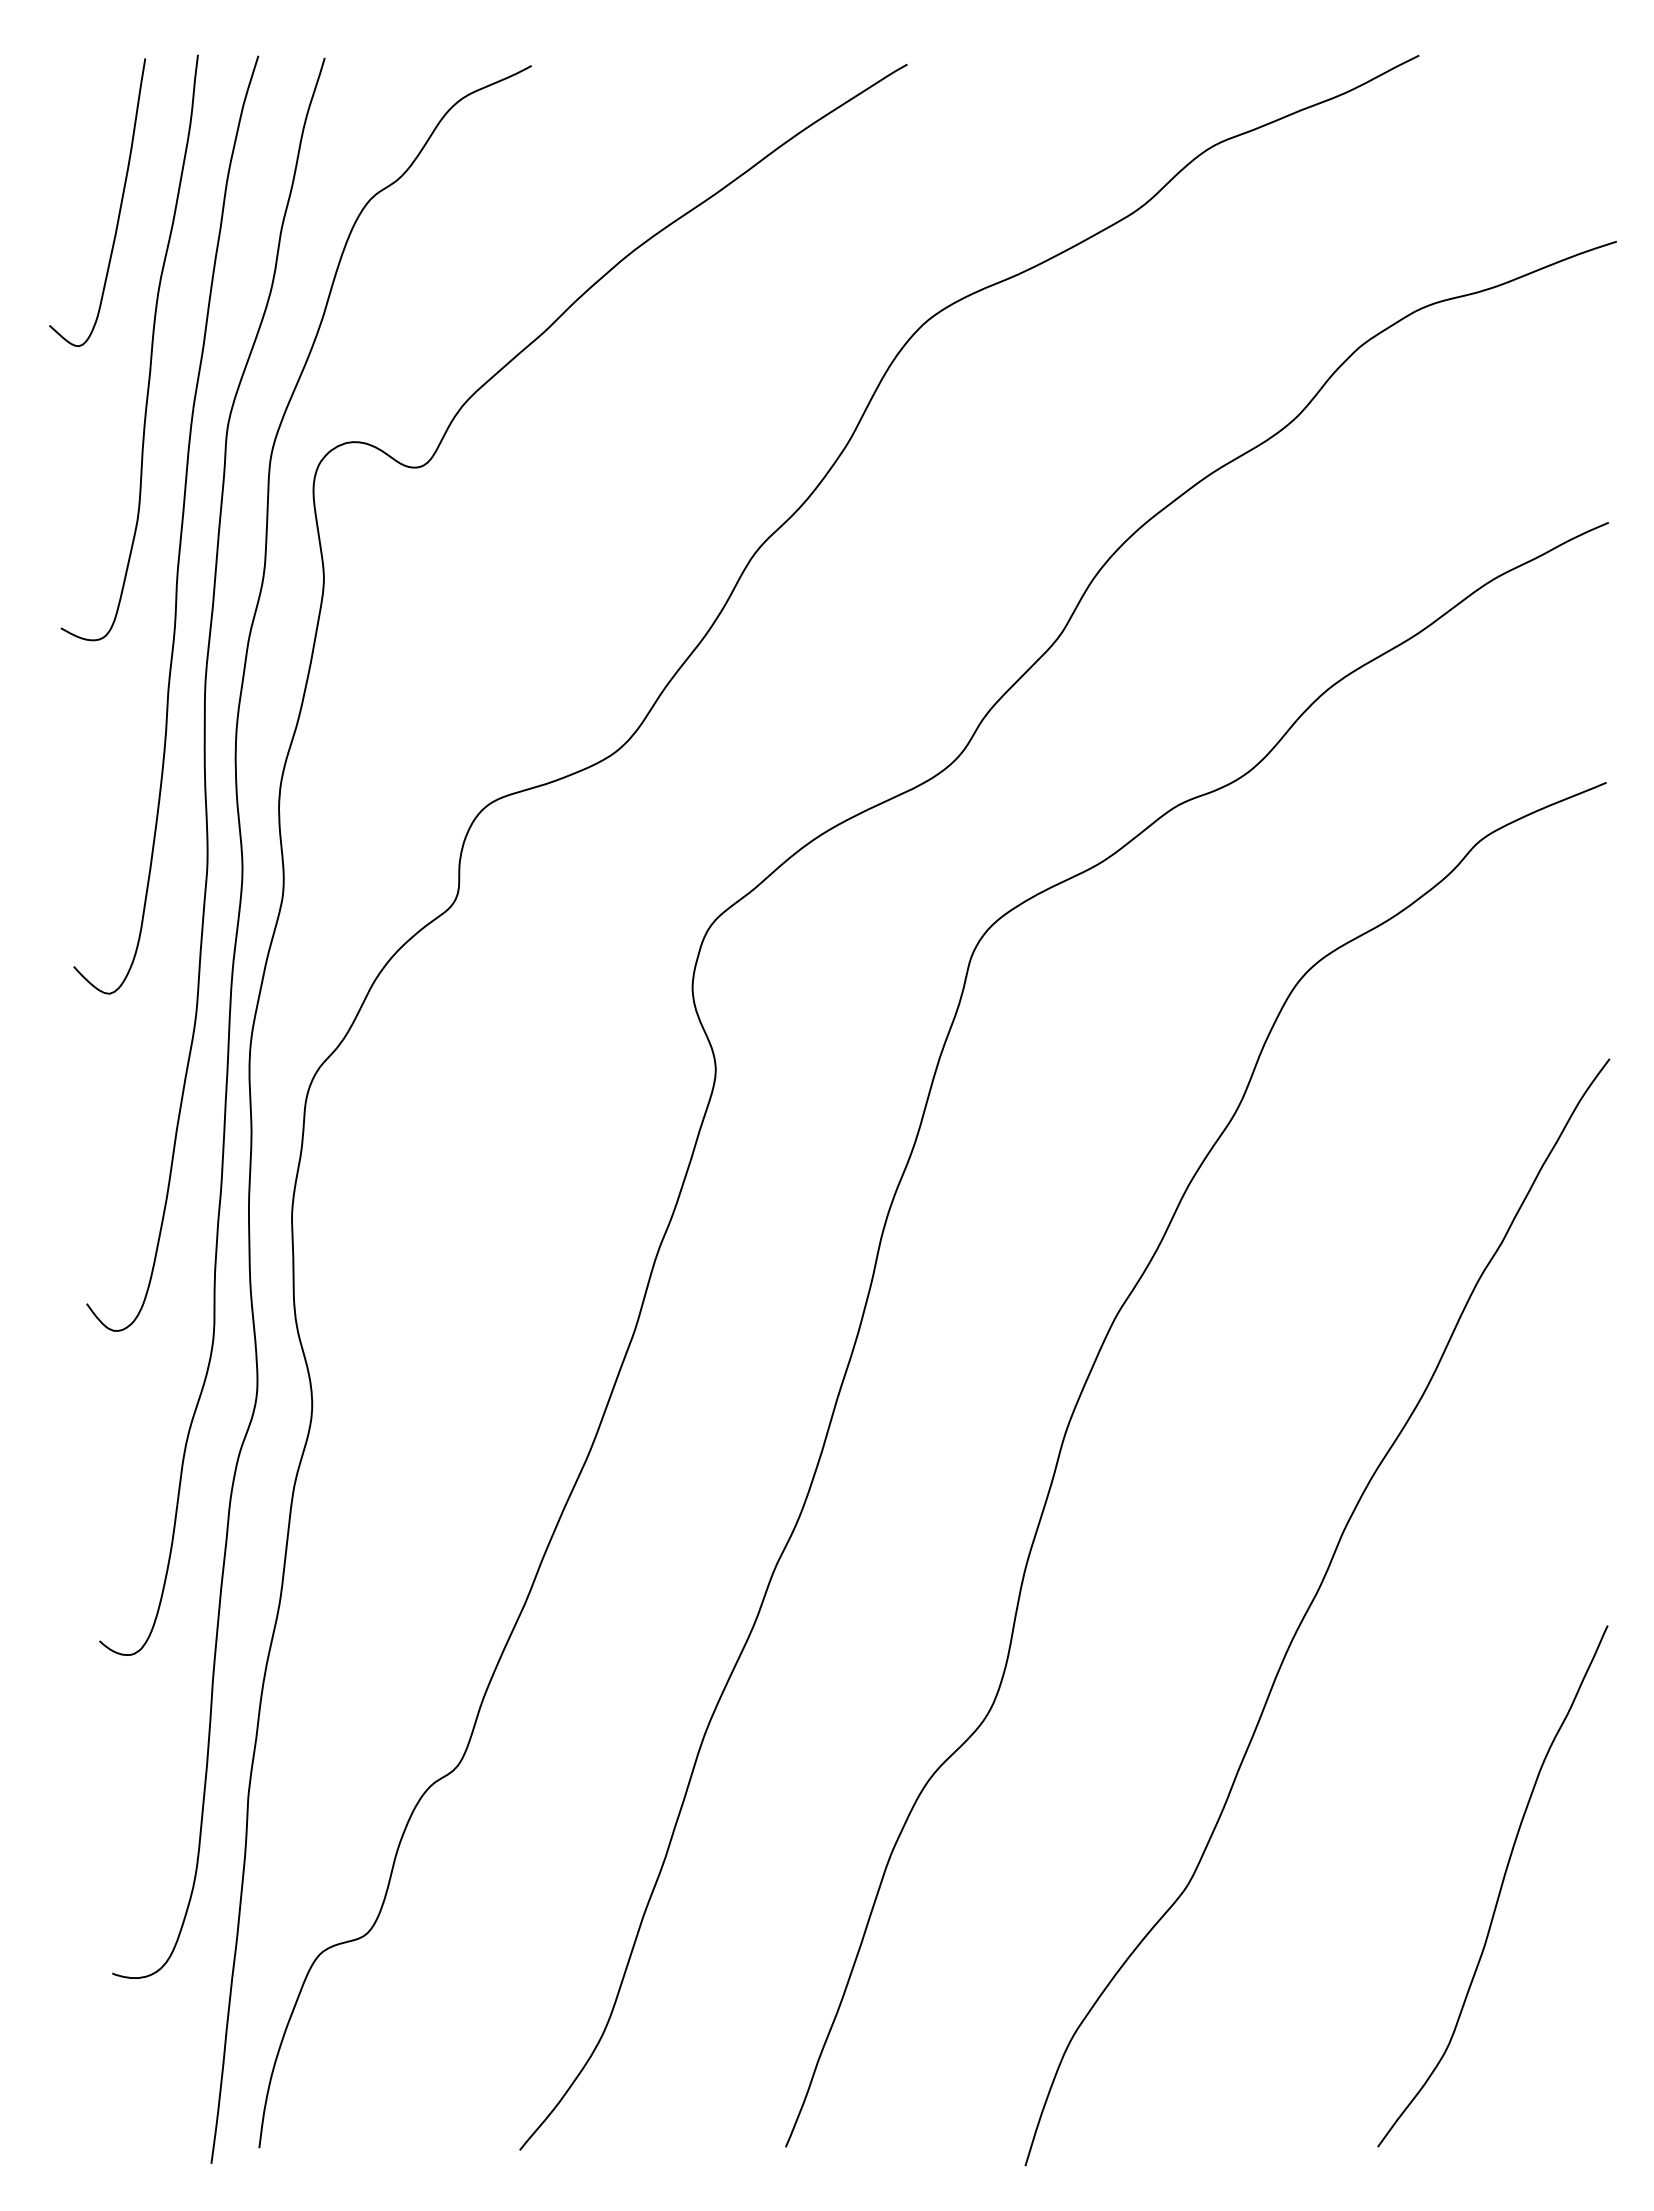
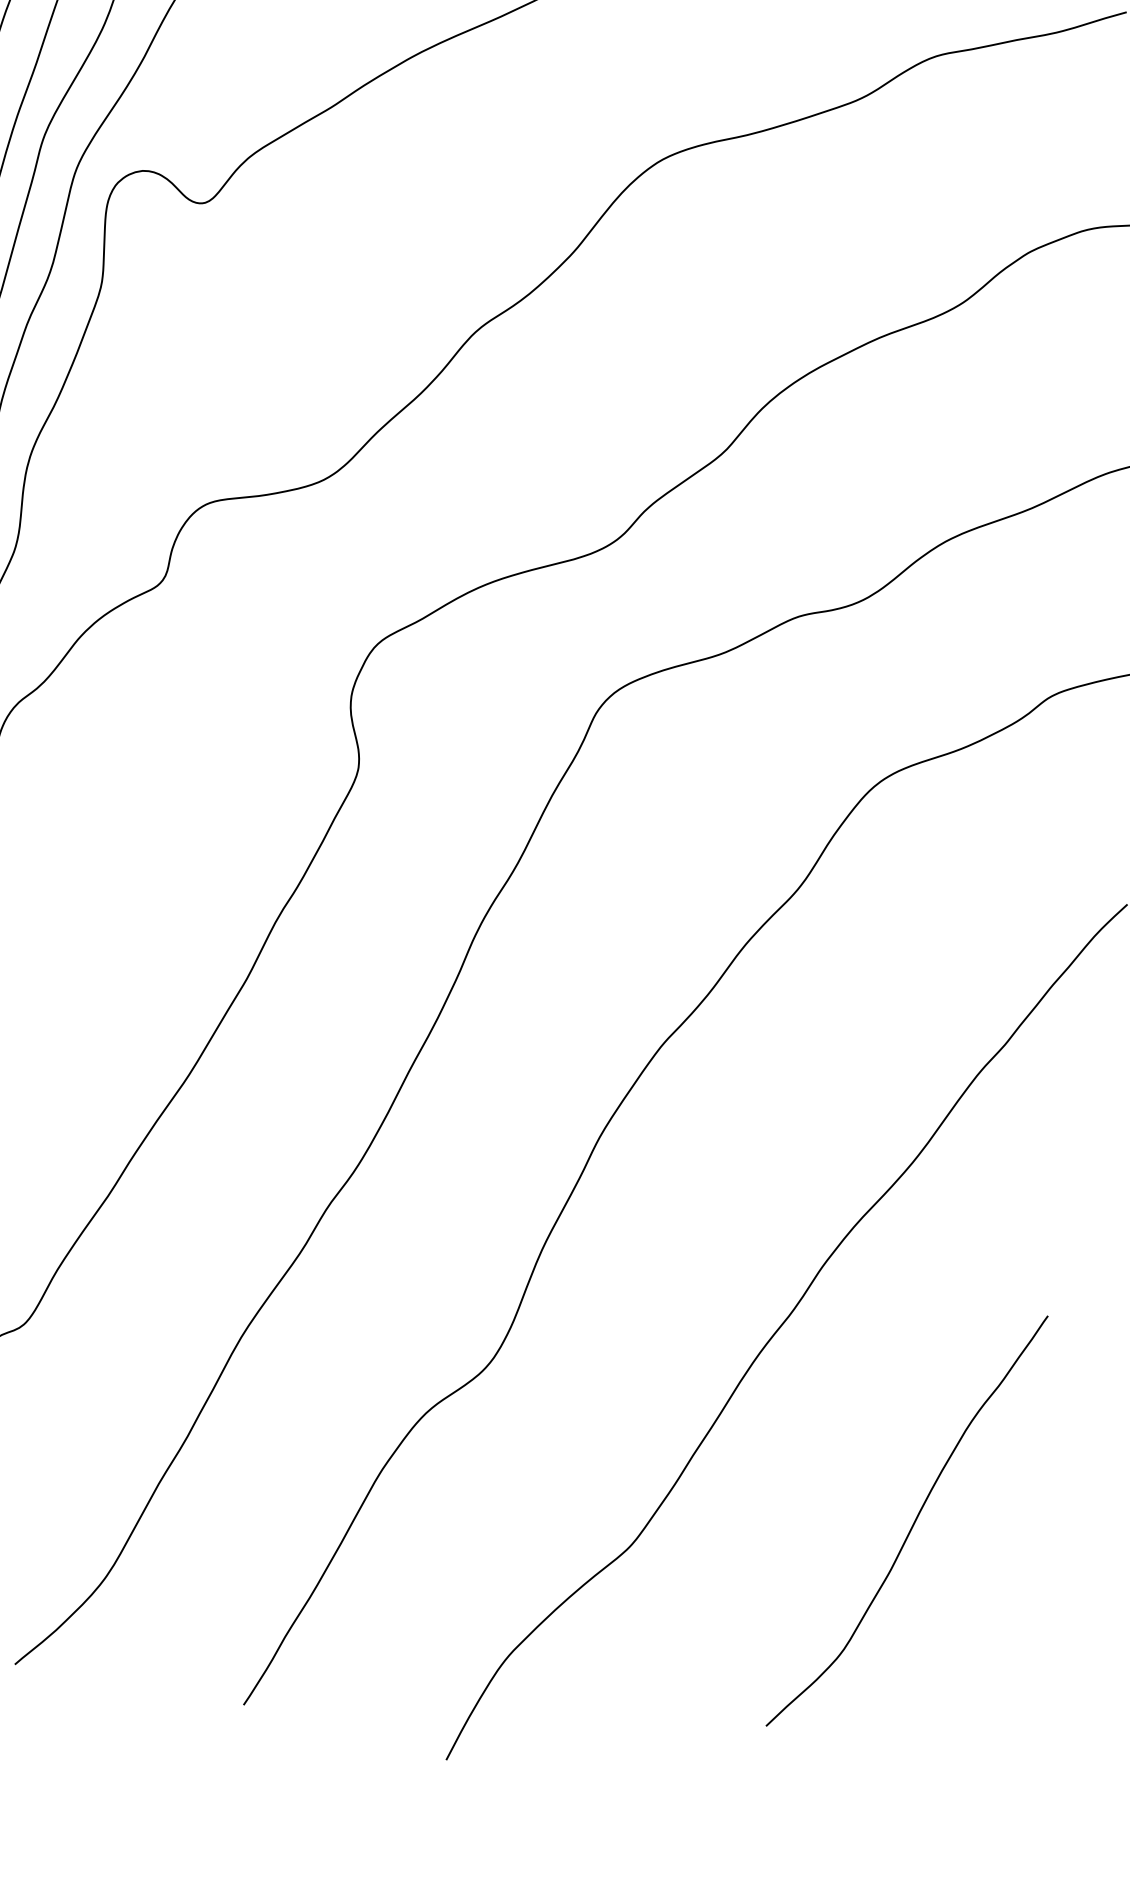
curve: (1499, 1889) -> (912, 1524), moved

